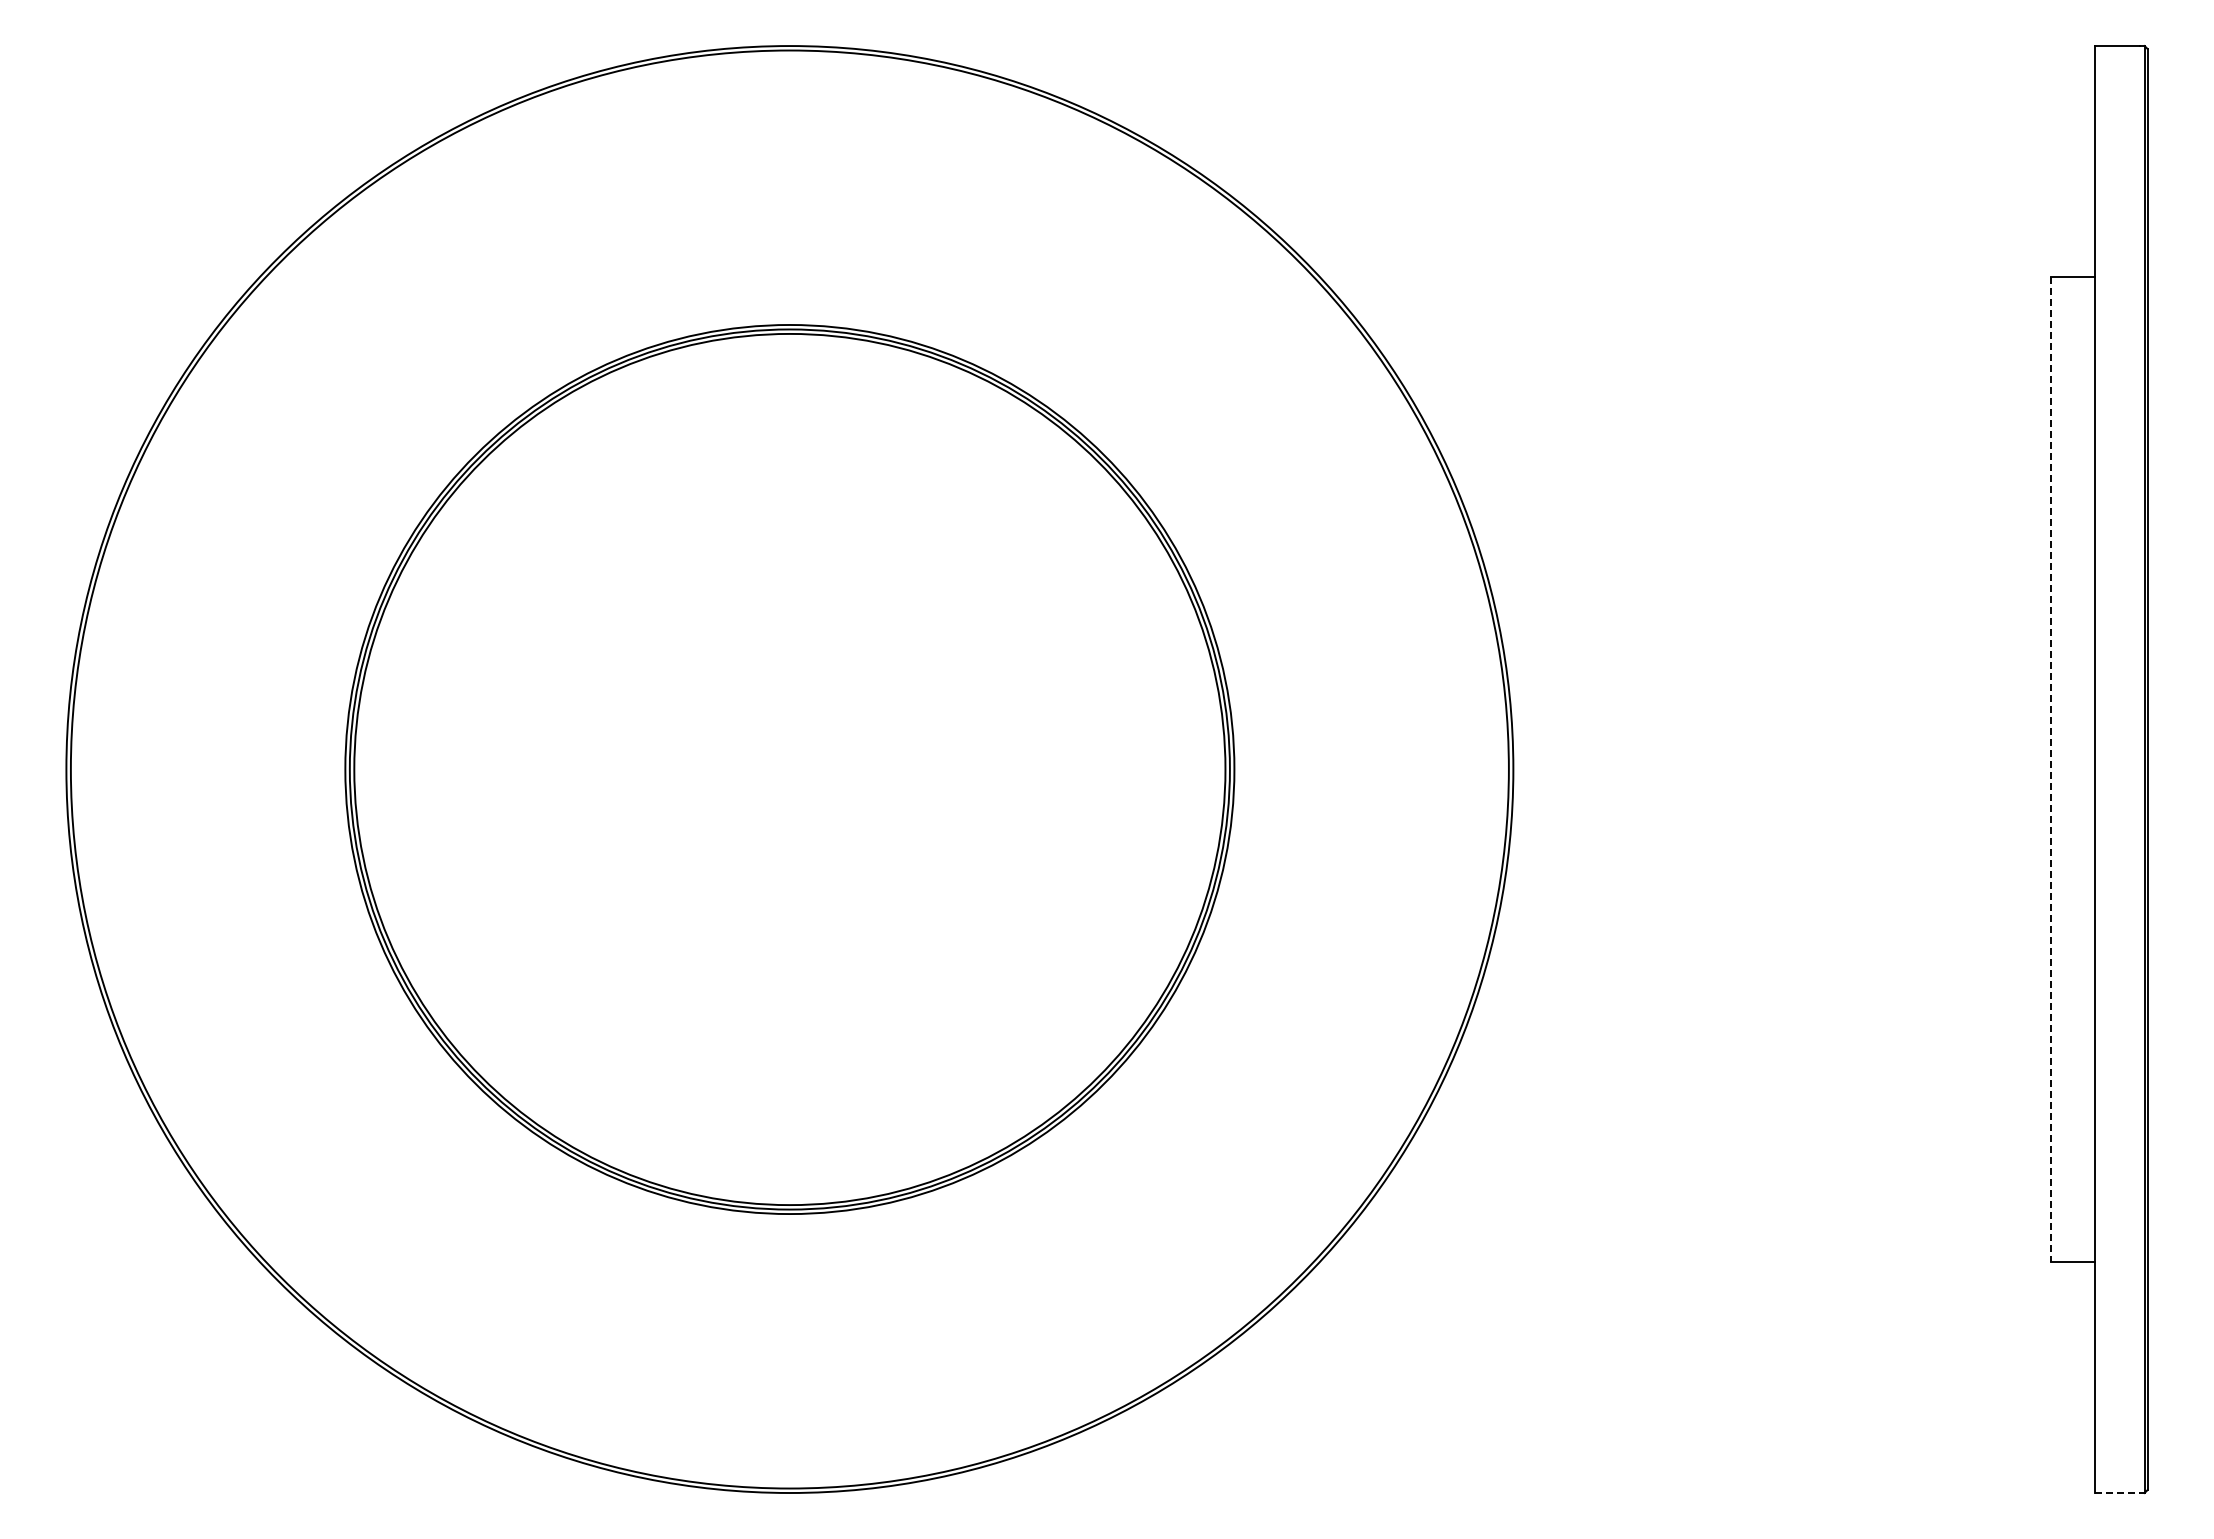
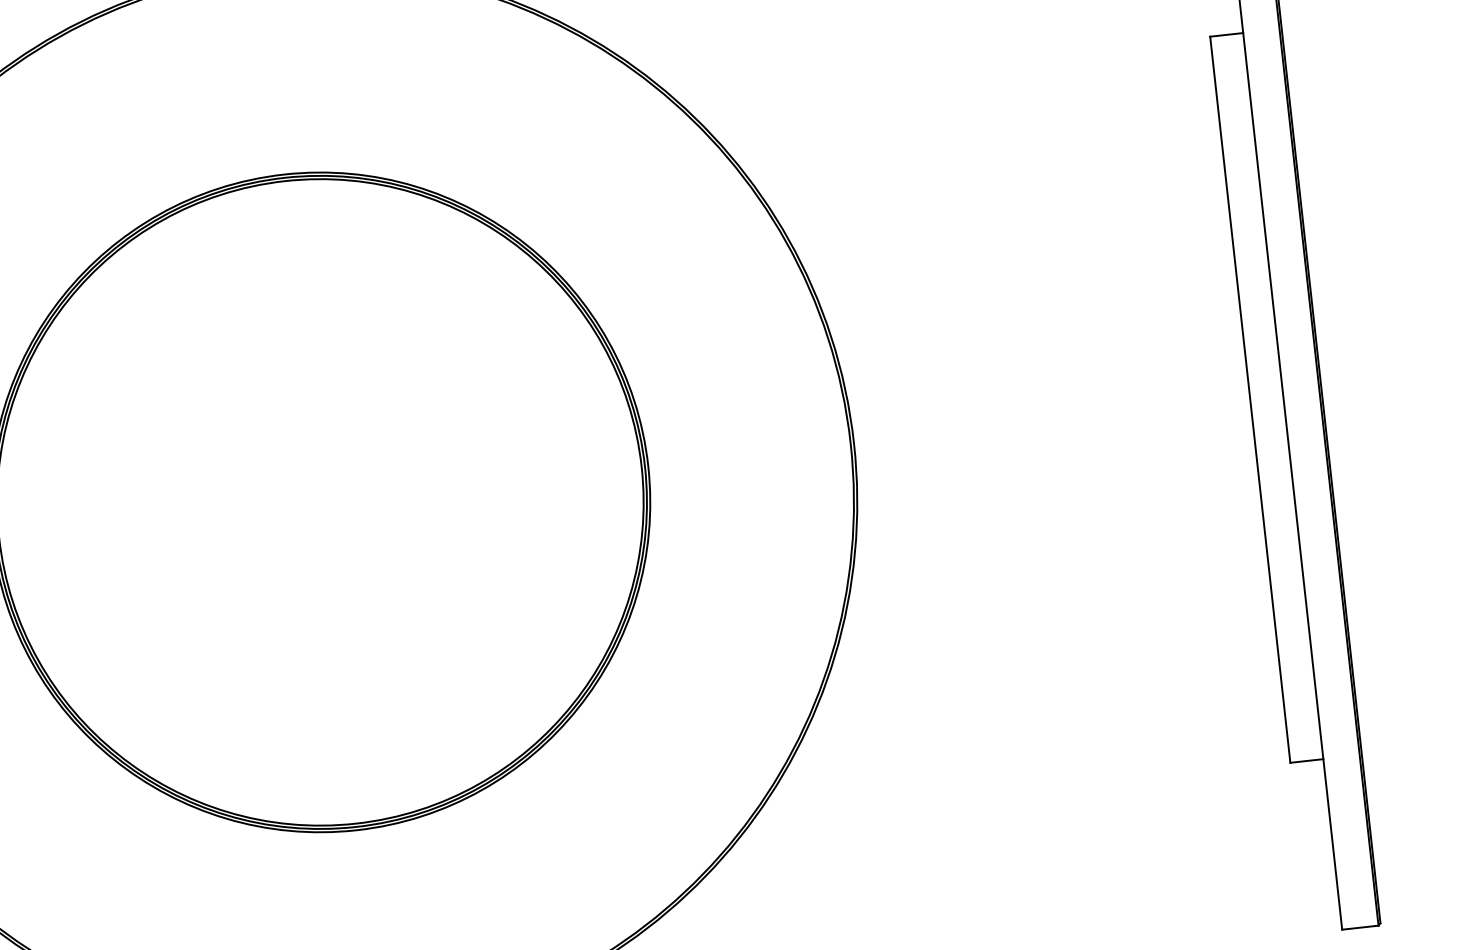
line: (2050, 770) -> (1250, 400), dashed -> solid
line: (2118, 1493) -> (1359, 928), dashed -> solid

